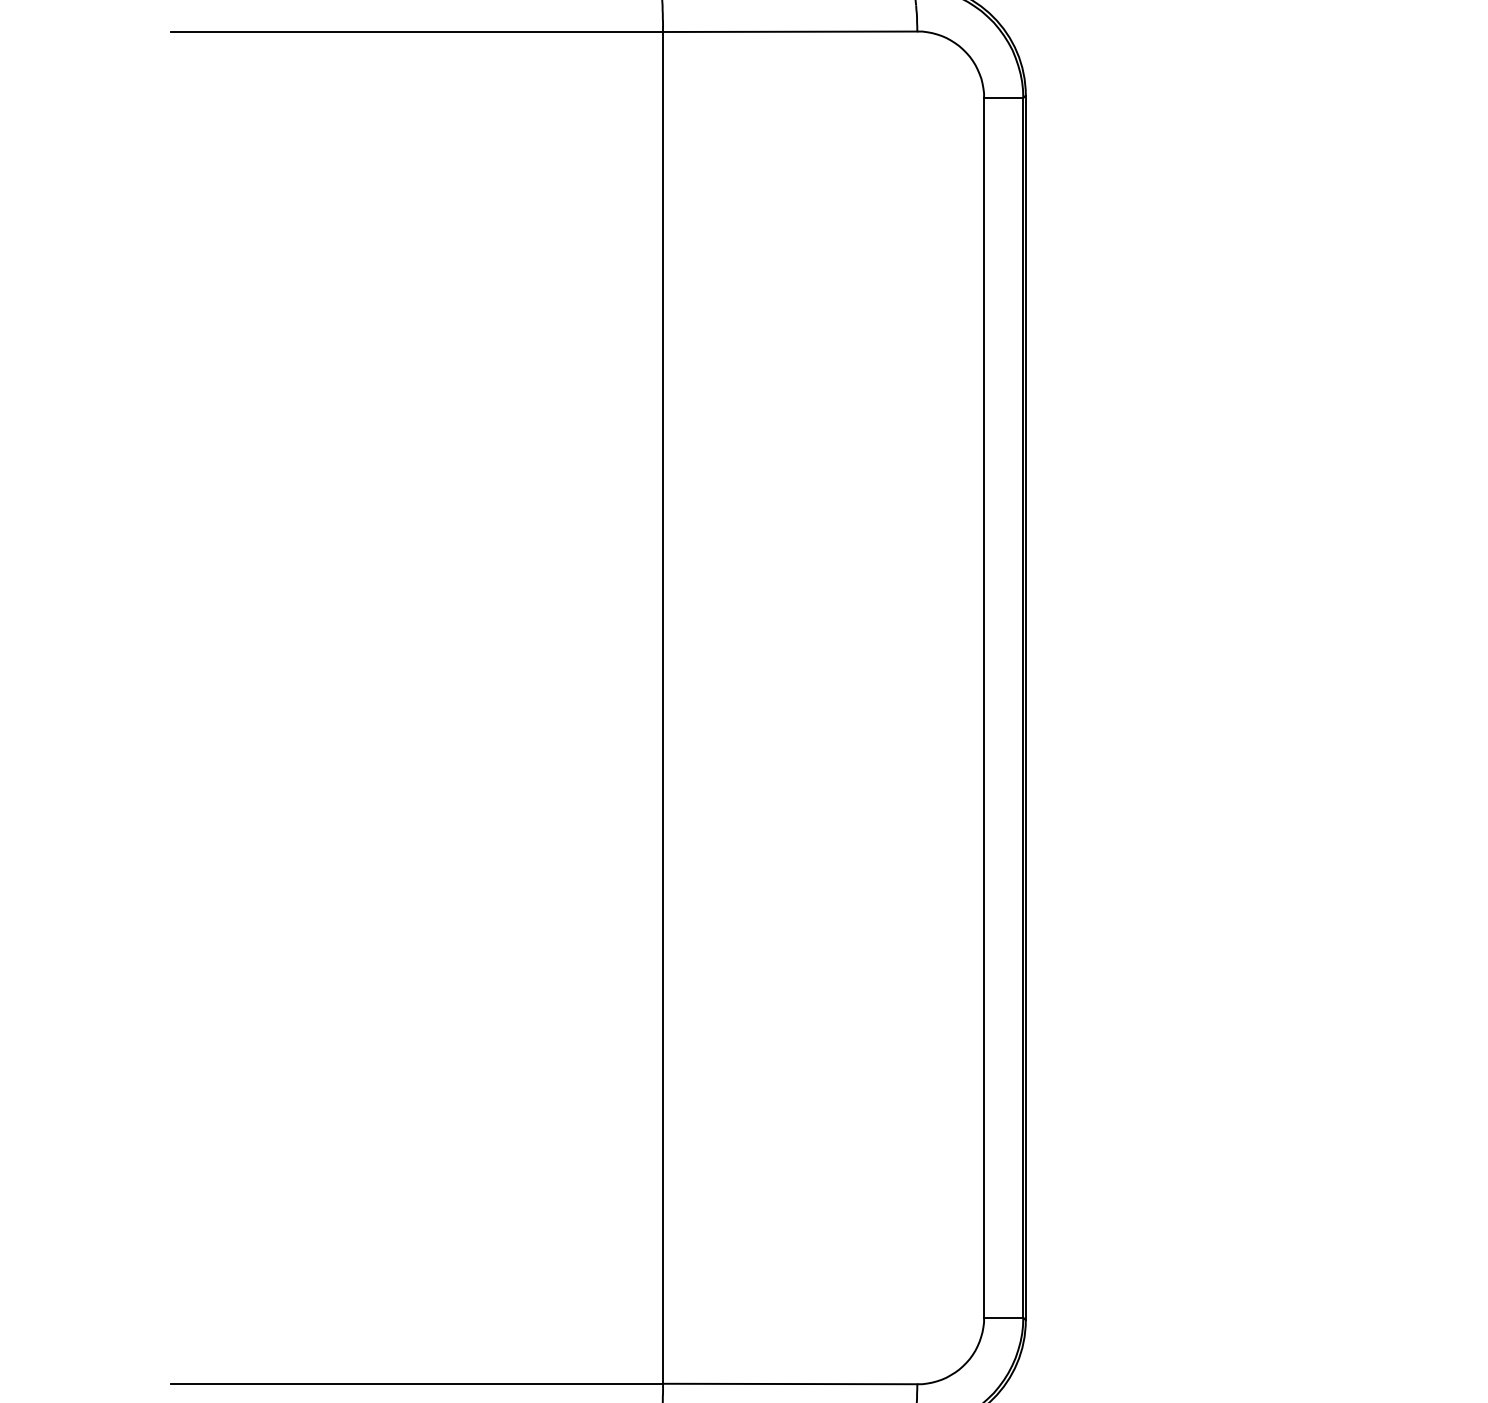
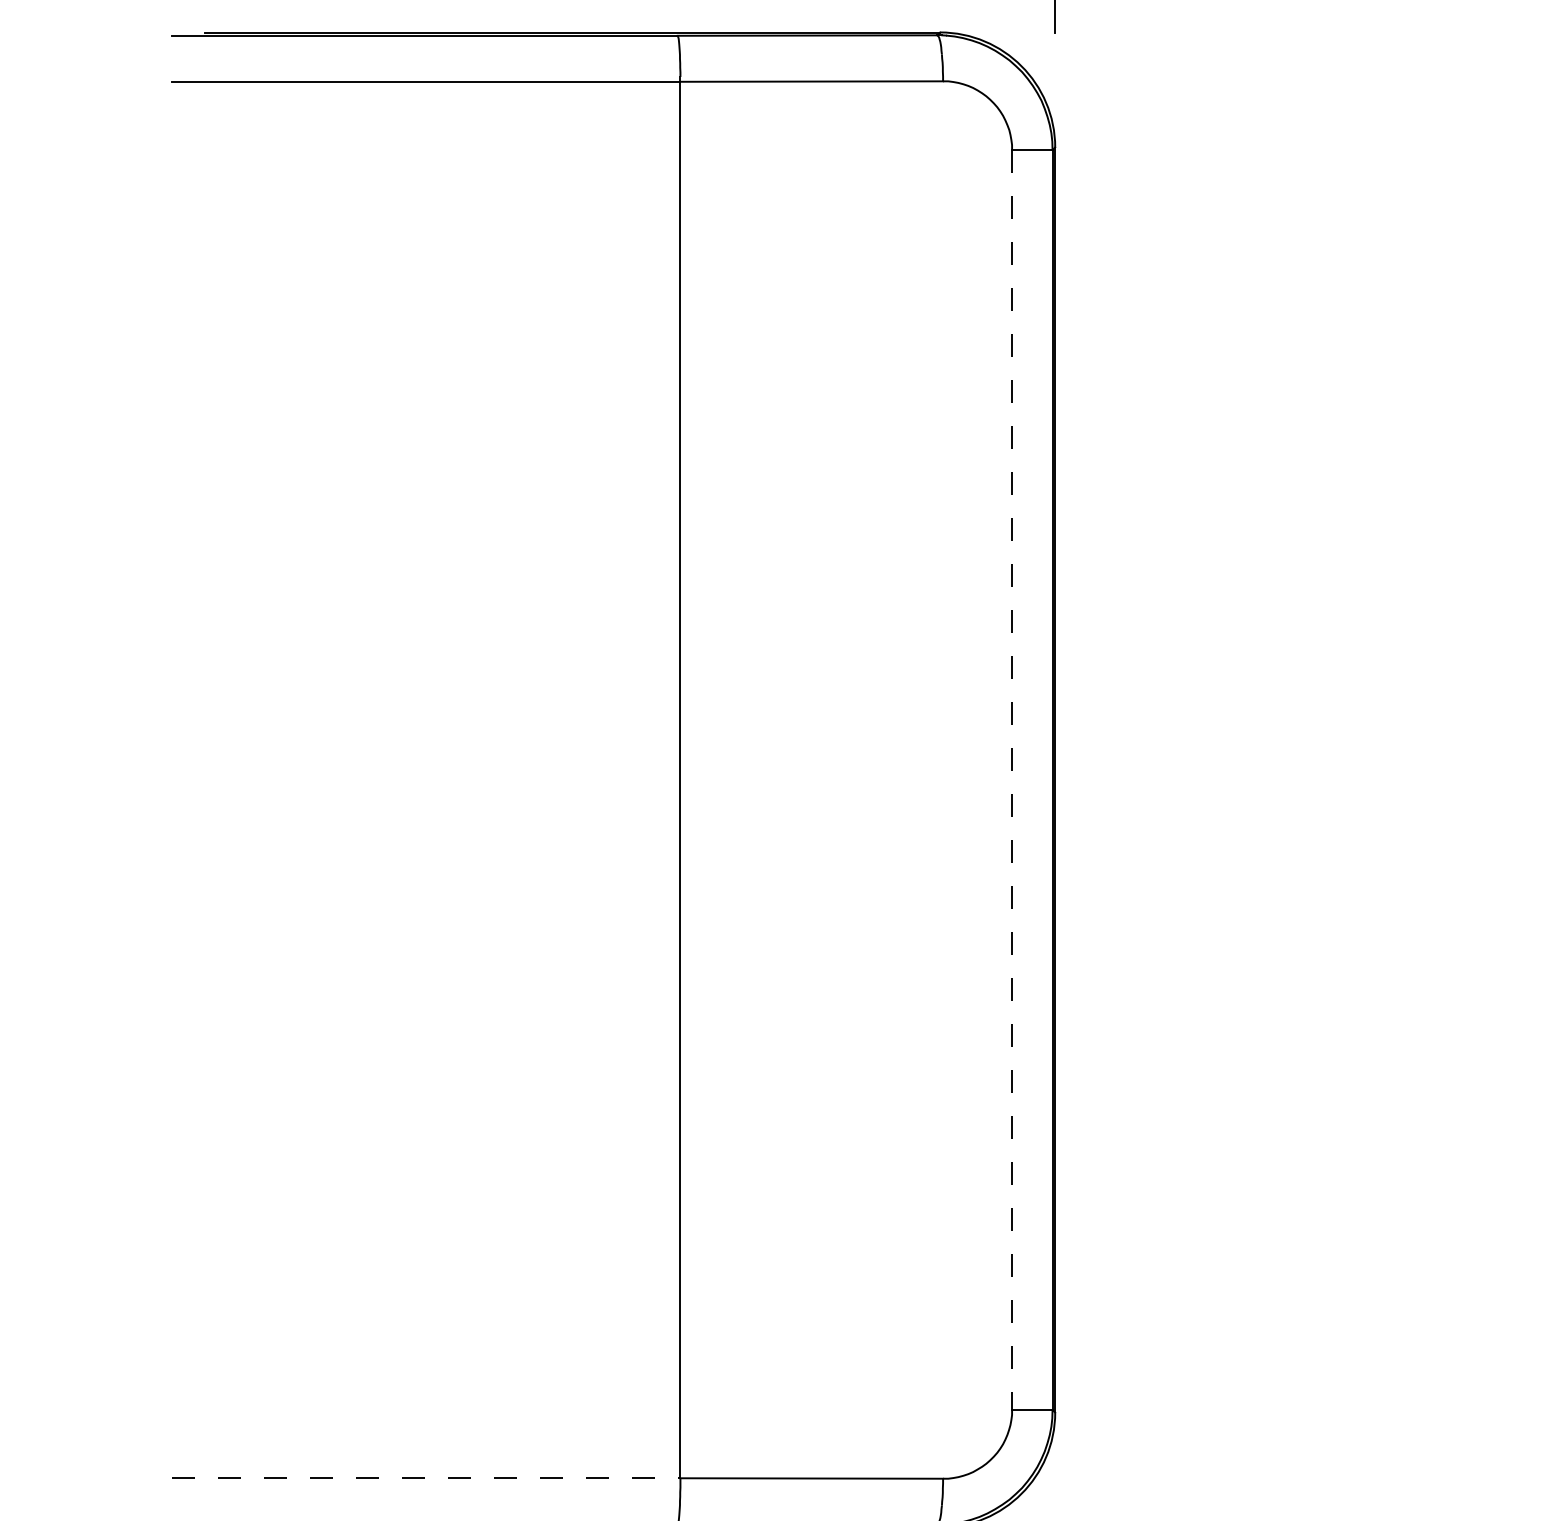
line: (984, 708) -> (1012, 780), solid -> dashed
line: (417, 1384) -> (426, 1478), solid -> dashed

